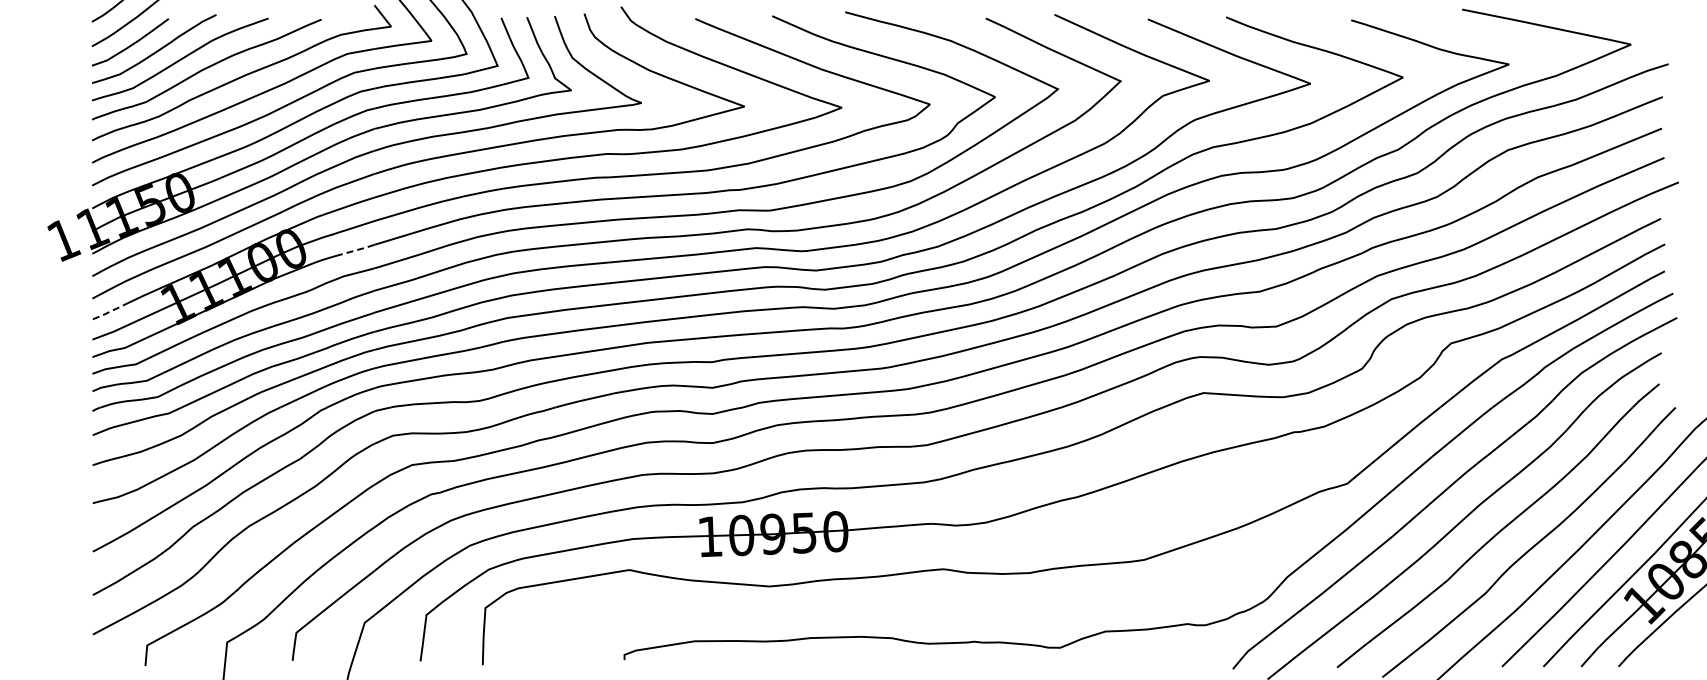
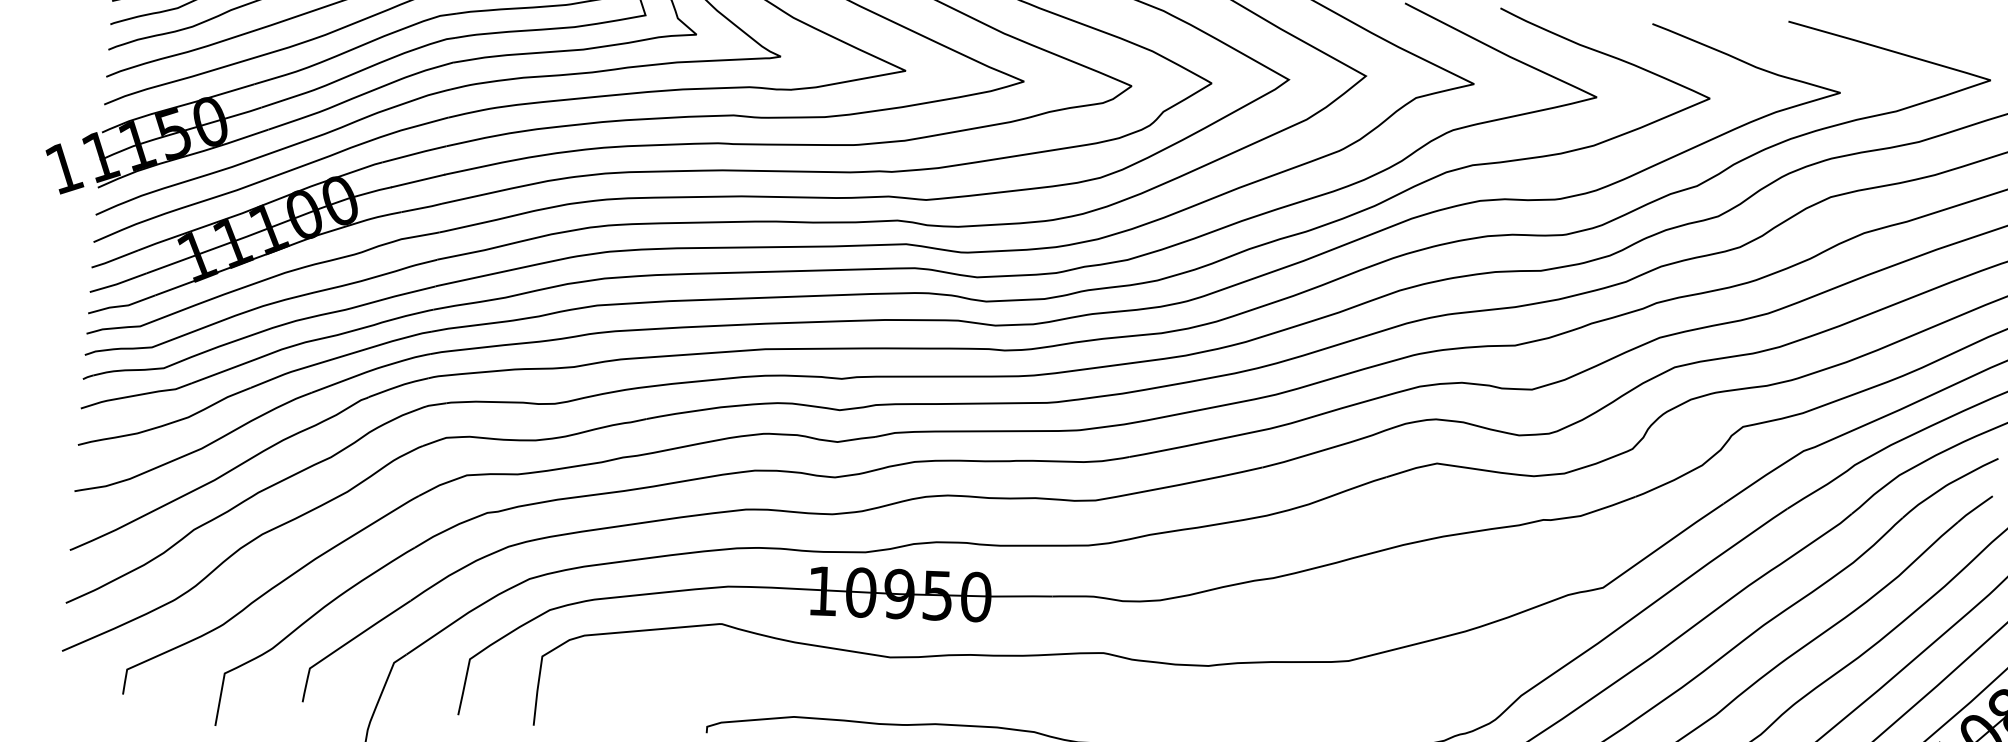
line: (358, 249) -> (422, 207), dashed -> solid
line: (109, 311) -> (113, 259), dashed -> solid

